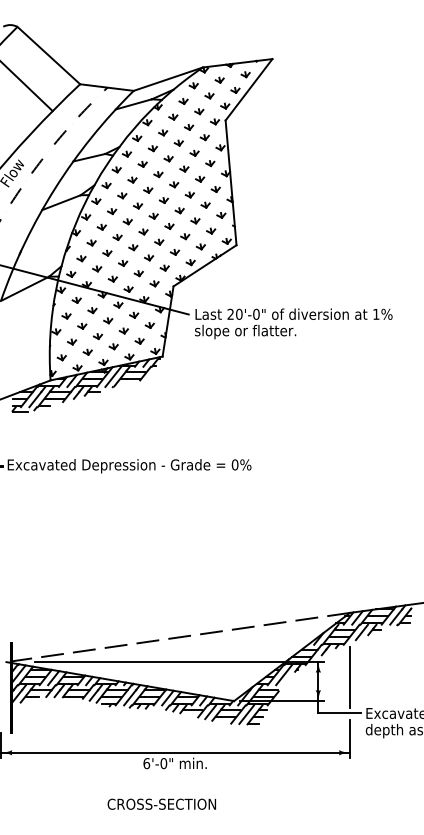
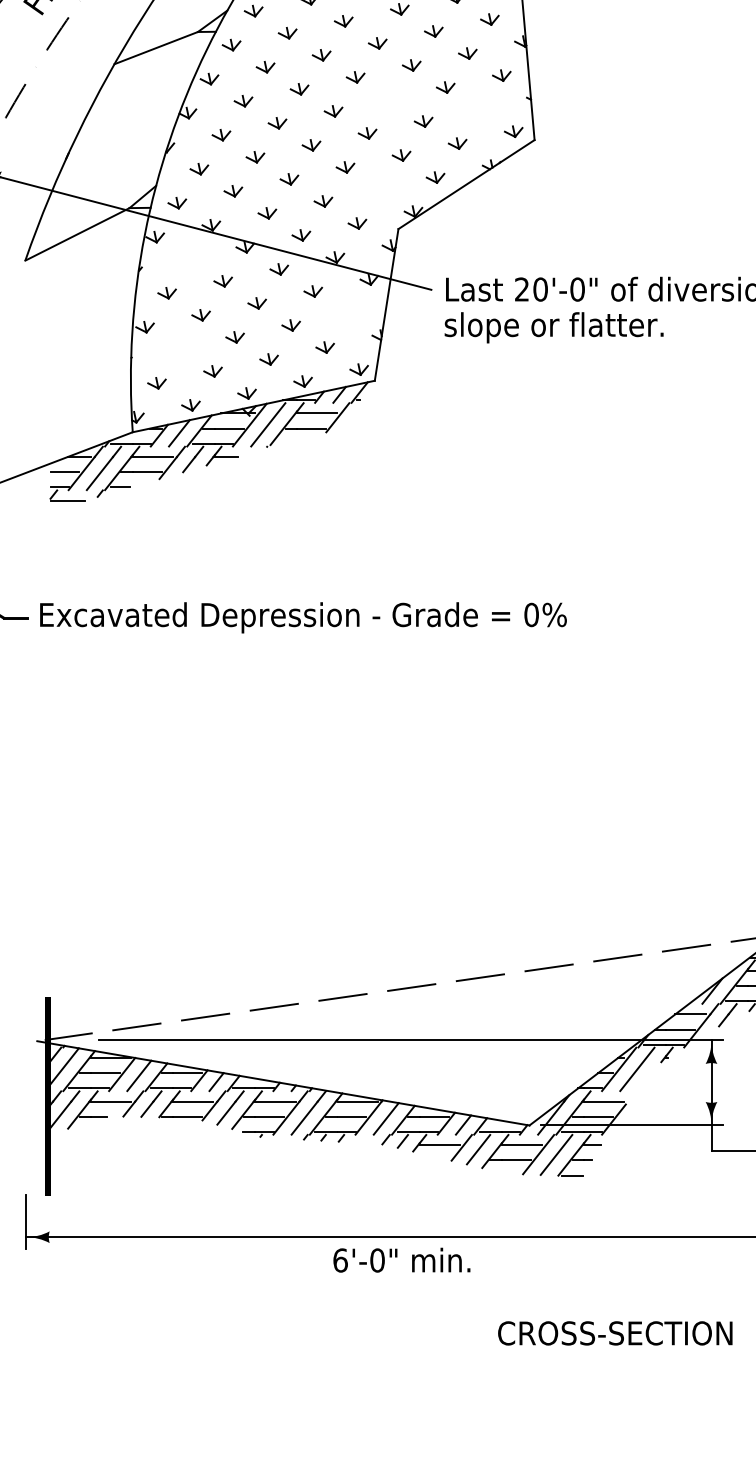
part: (169, 226) -> (389, 99), removed
part: (211, 230) -> (480, 108), removed
part: (164, 267) -> (378, 188), removed
part: (76, 300) -> (188, 259), removed
part: (149, 325) -> (346, 313), removed
part: (72, 341) -> (180, 348), removed
text: (161, 803) -> (614, 1331), moved

